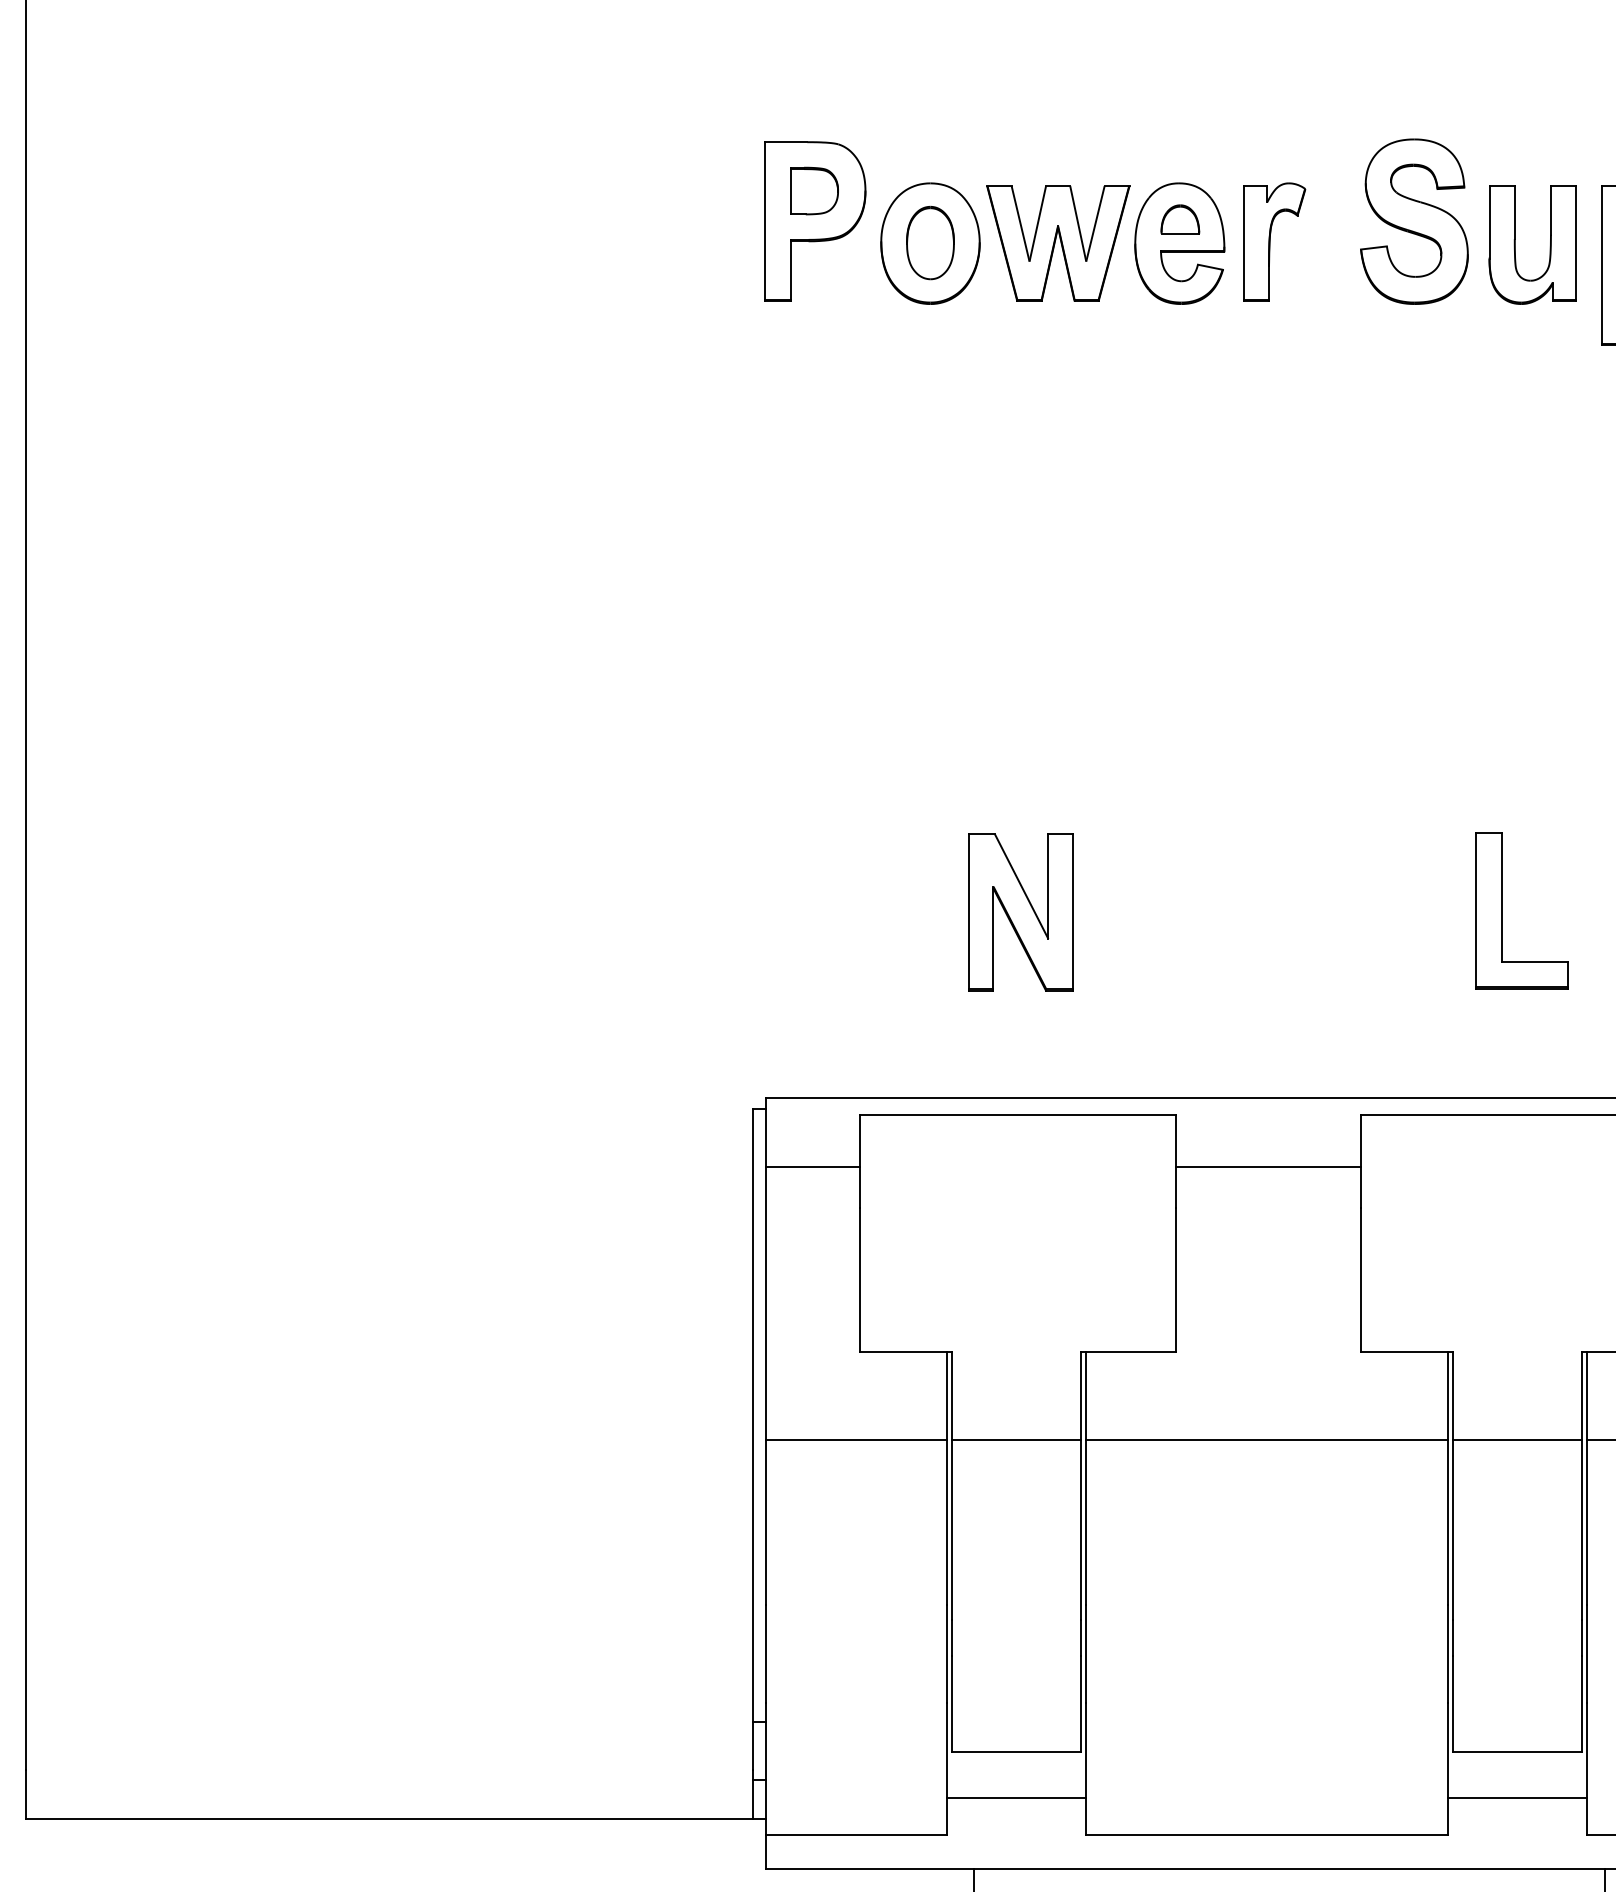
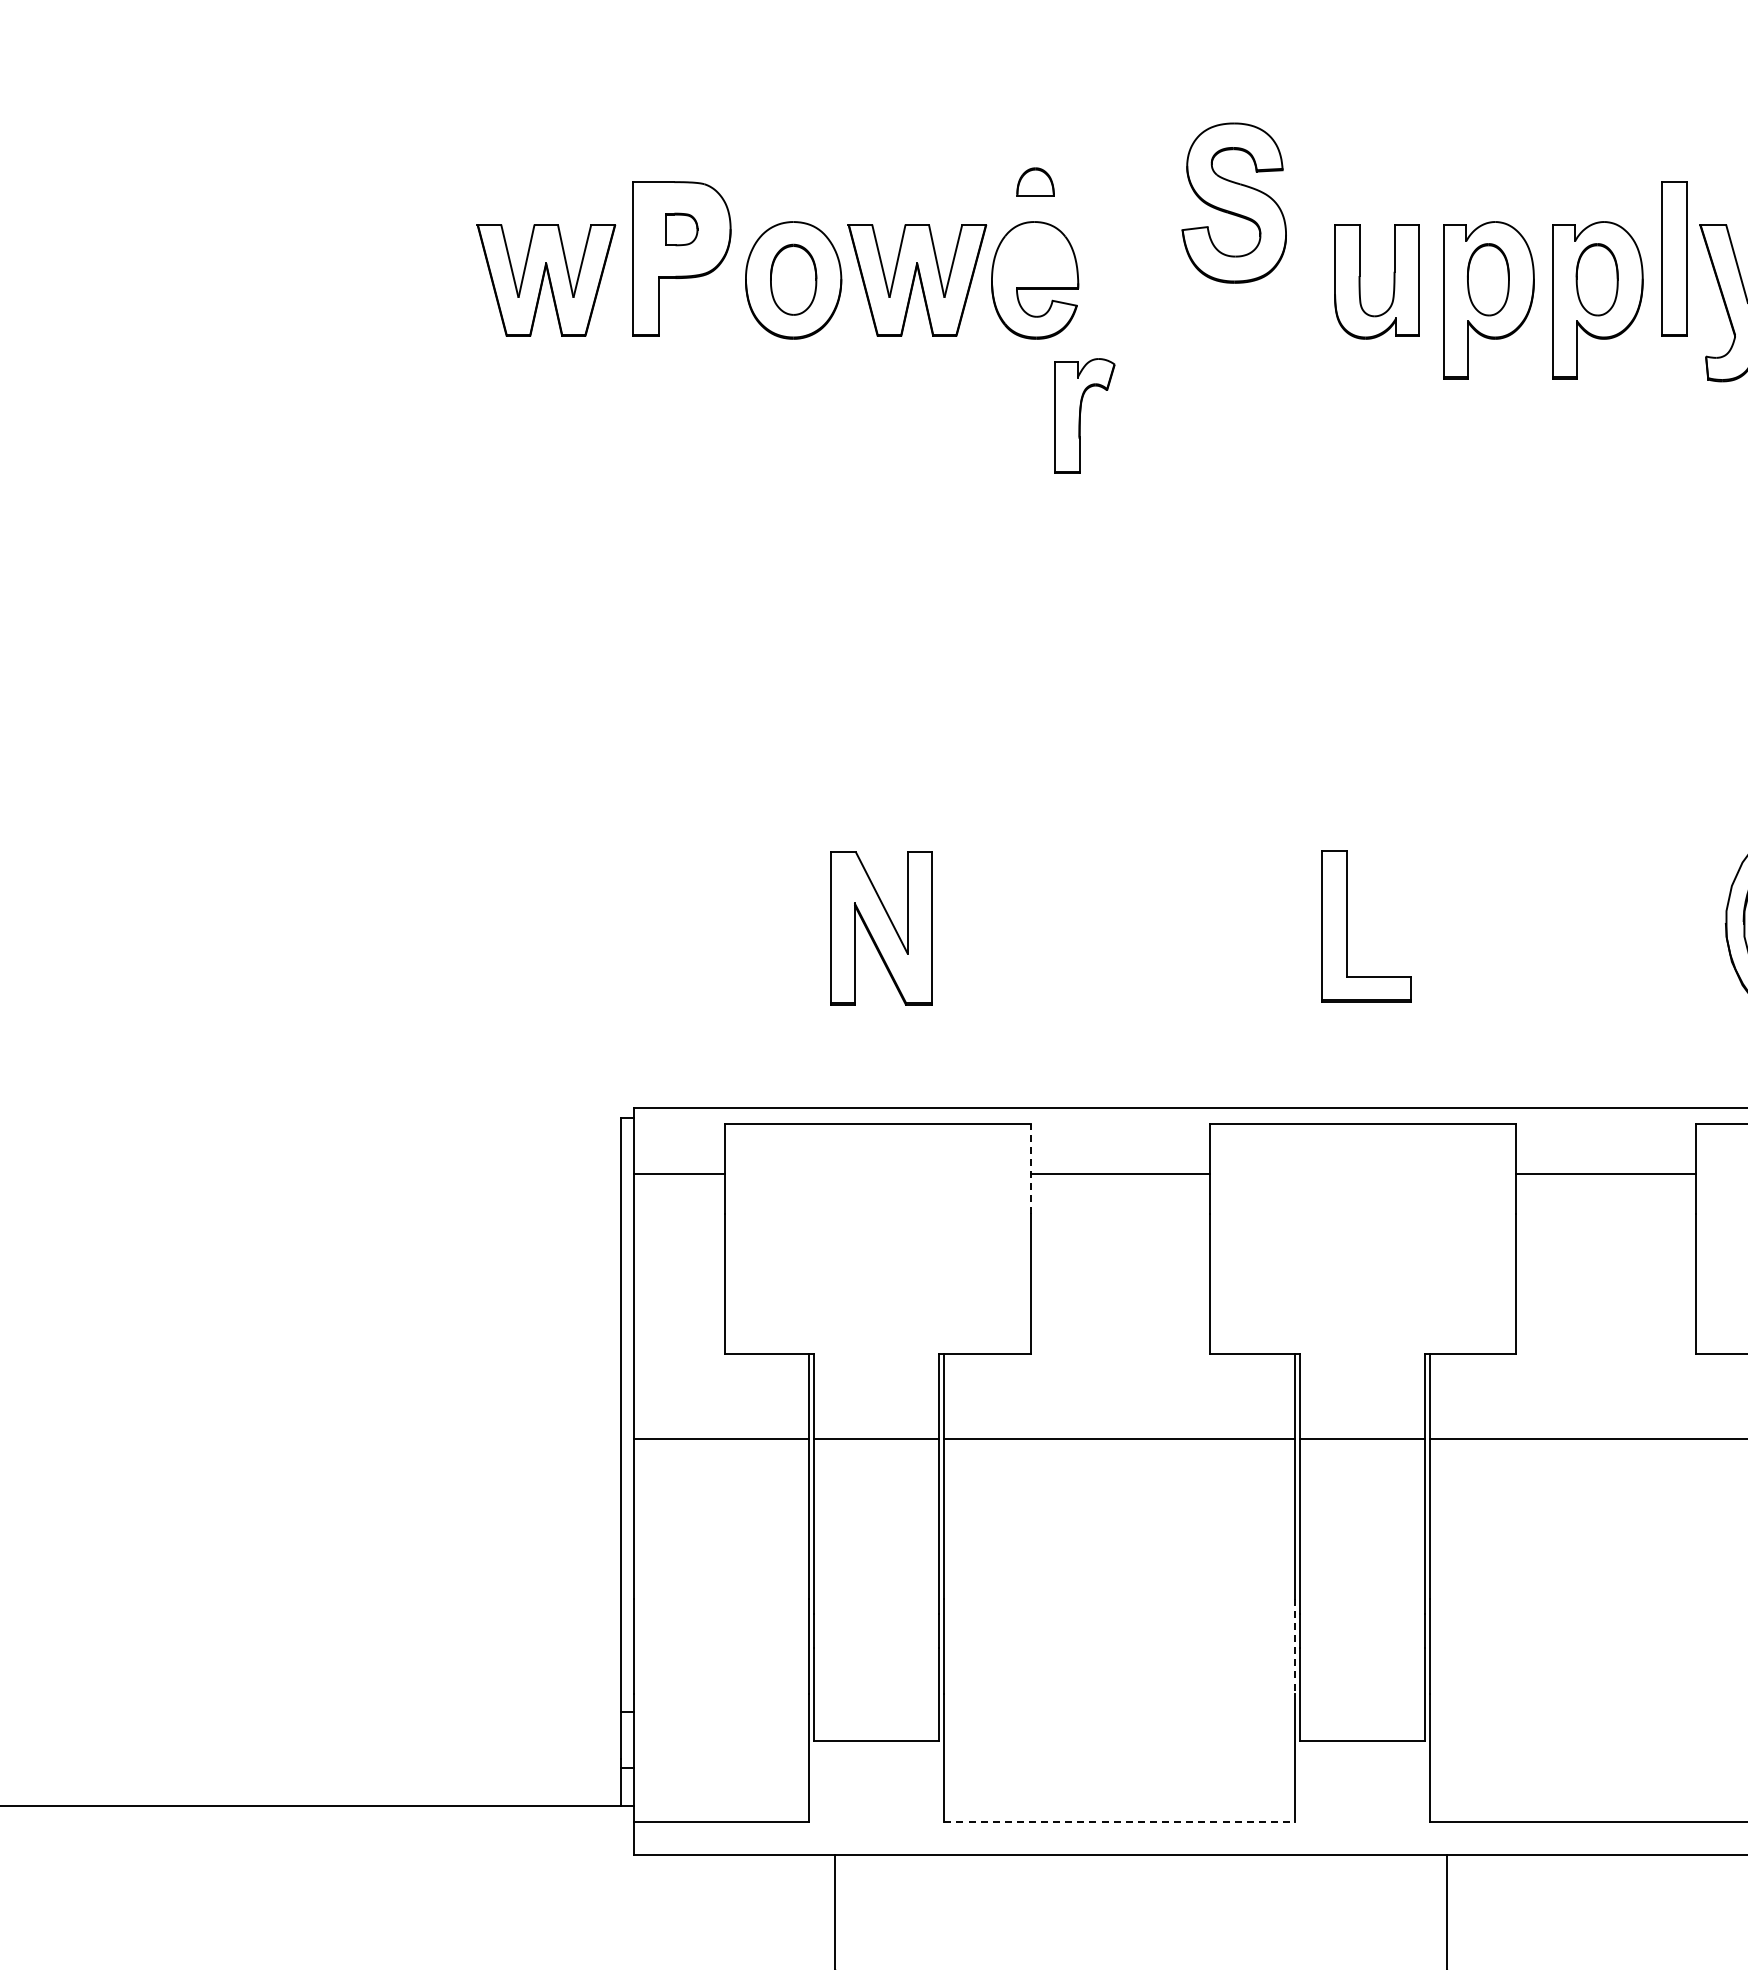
part: (814, 191) -> (681, 229), size x0.7
part: (1180, 218) -> (1035, 181), moved
part: (1413, 221) -> (1233, 202), moved
part: (1274, 241) -> (1084, 415), moved
part: (675, 243) -> (546, 280), added
line: (1175, 1161) -> (1030, 1169), solid -> dashed
line: (1447, 1654) -> (1294, 1646), solid -> dashed
line: (1016, 1797) -> (876, 1785), removed
line: (1516, 1797) -> (1361, 1785), removed
line: (1266, 1834) -> (1119, 1821), solid -> dashed

